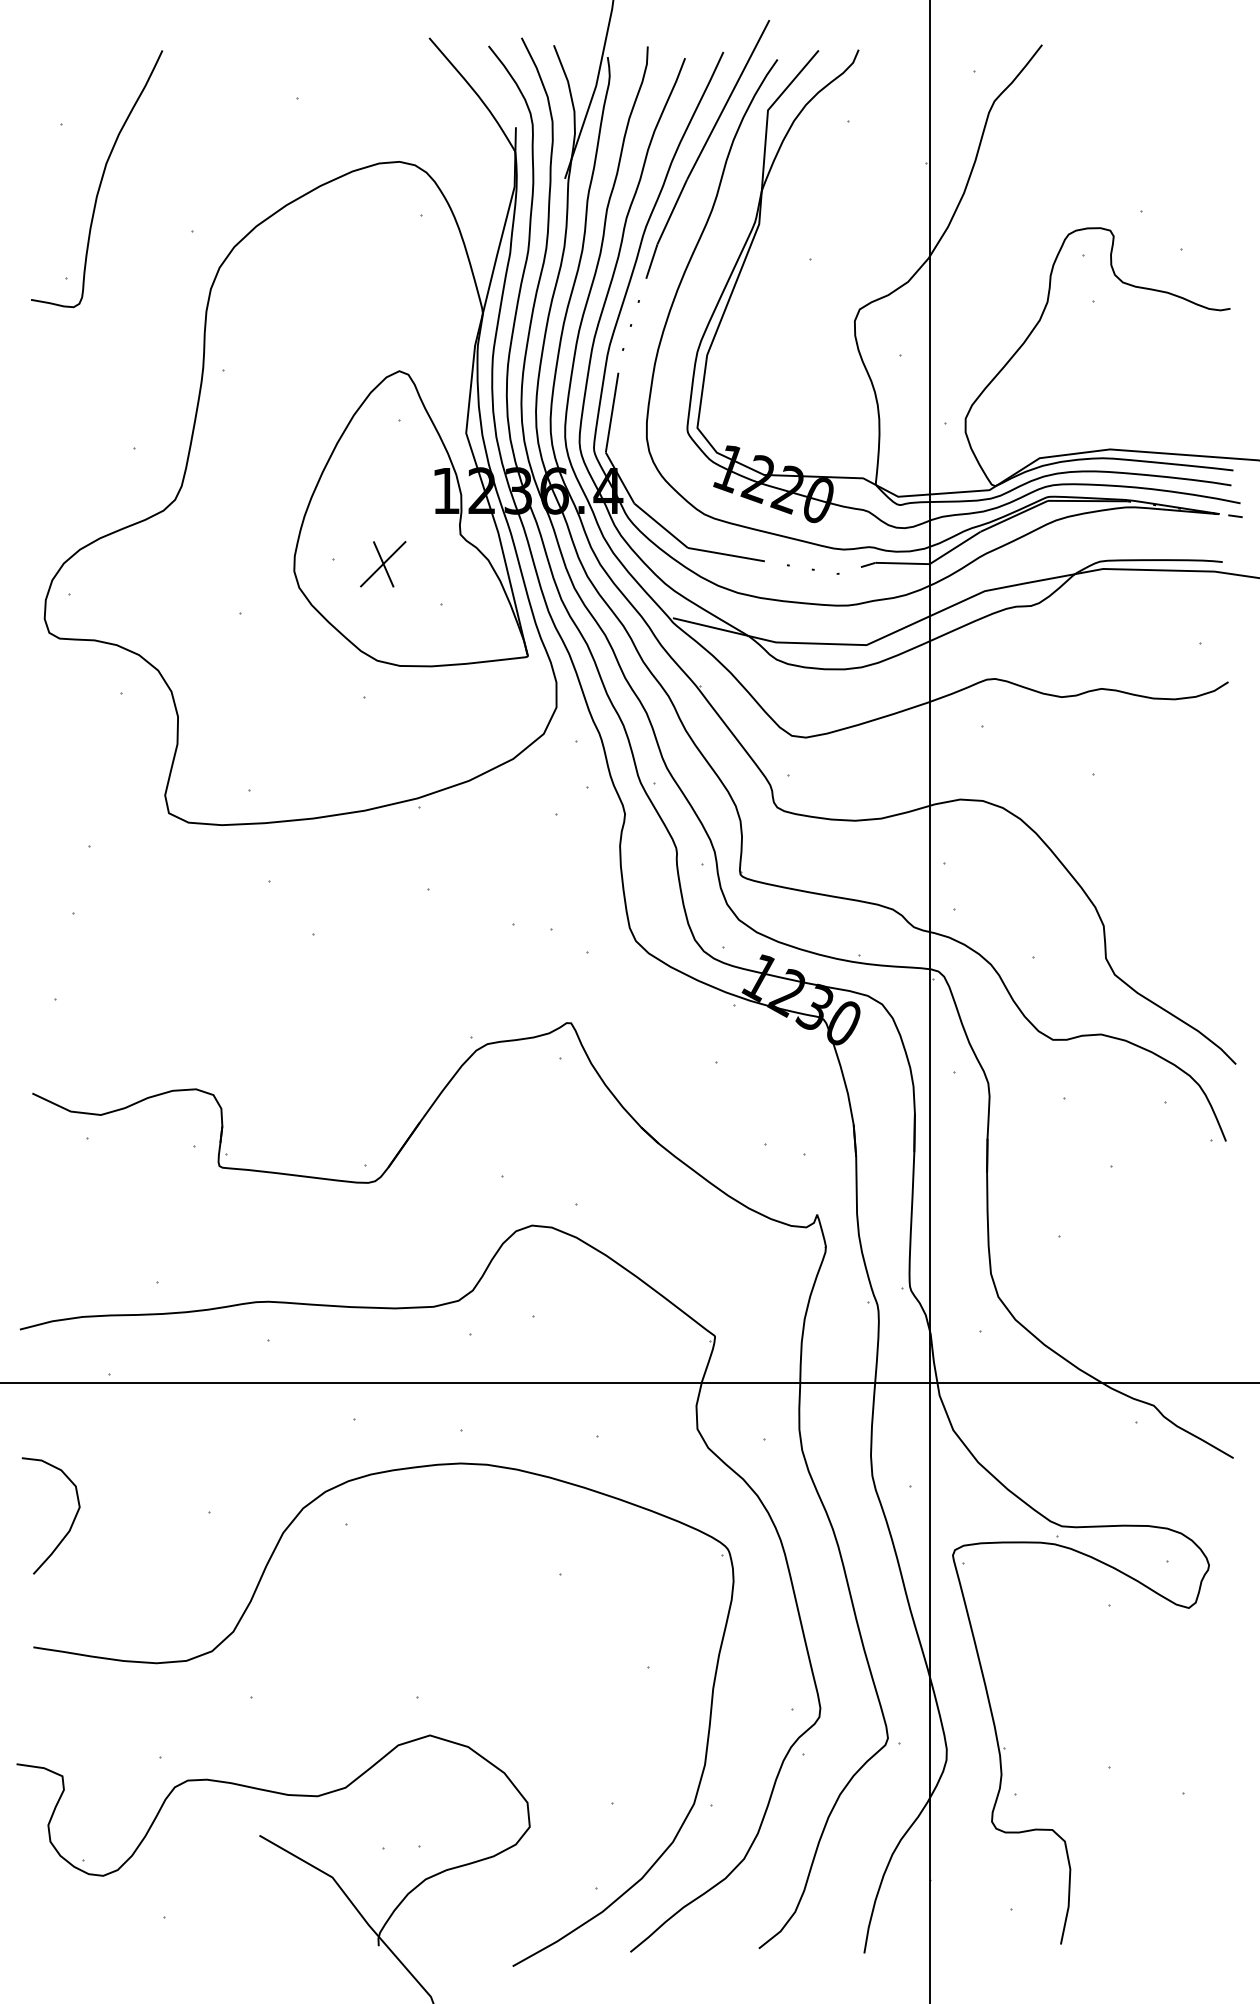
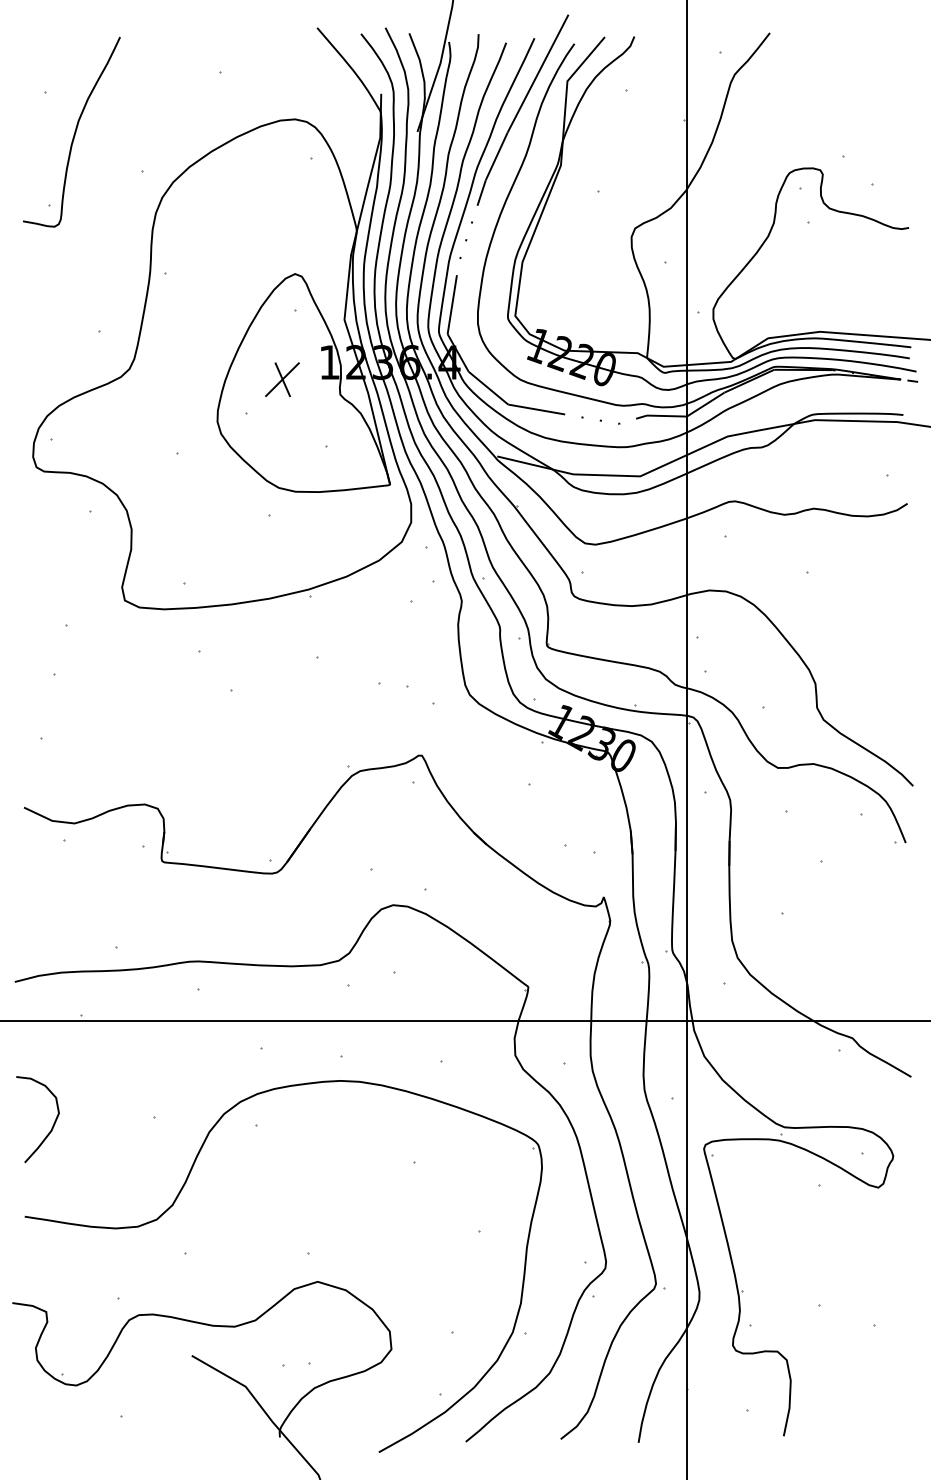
part: (383, 564) -> (282, 379), moved

